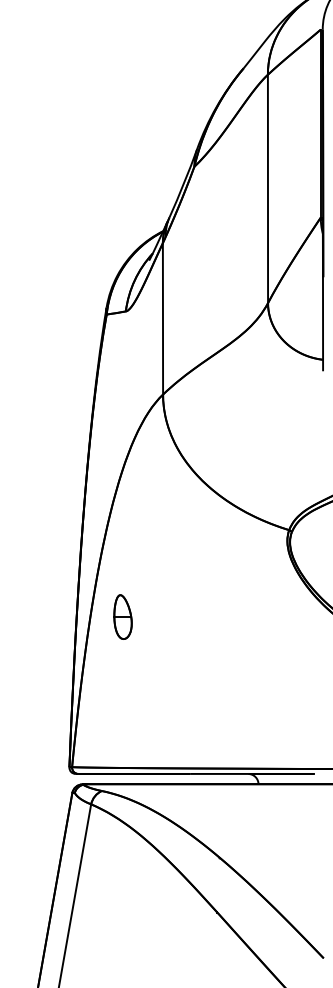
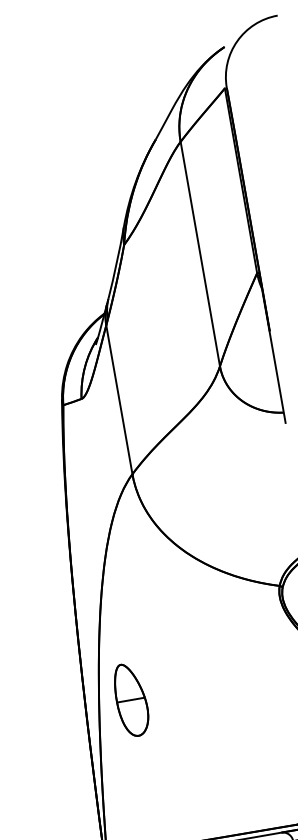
part: (122, 616) -> (130, 699), size x1.67

